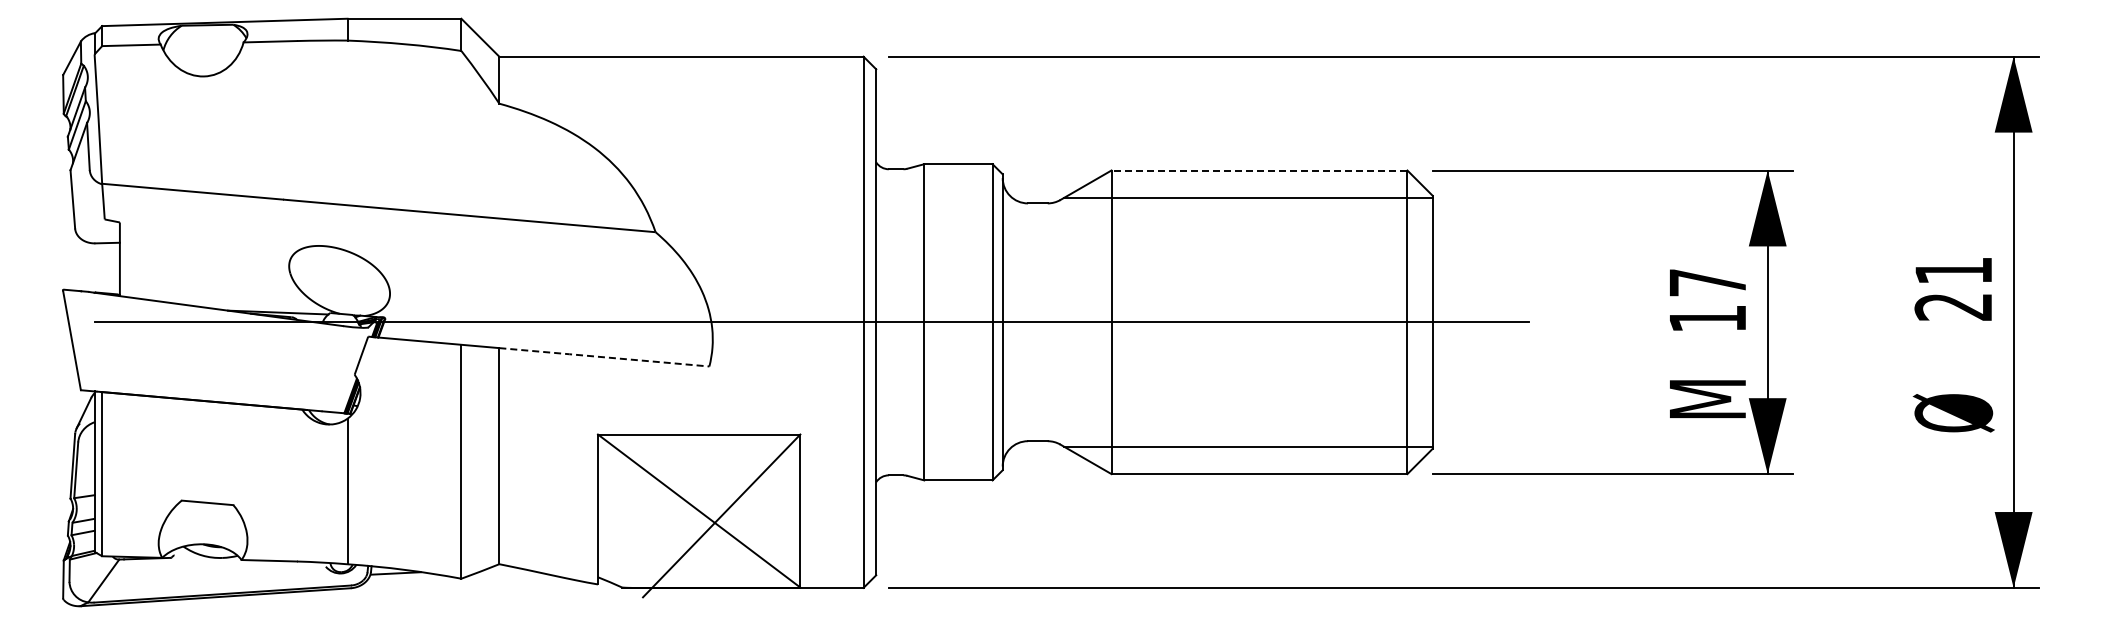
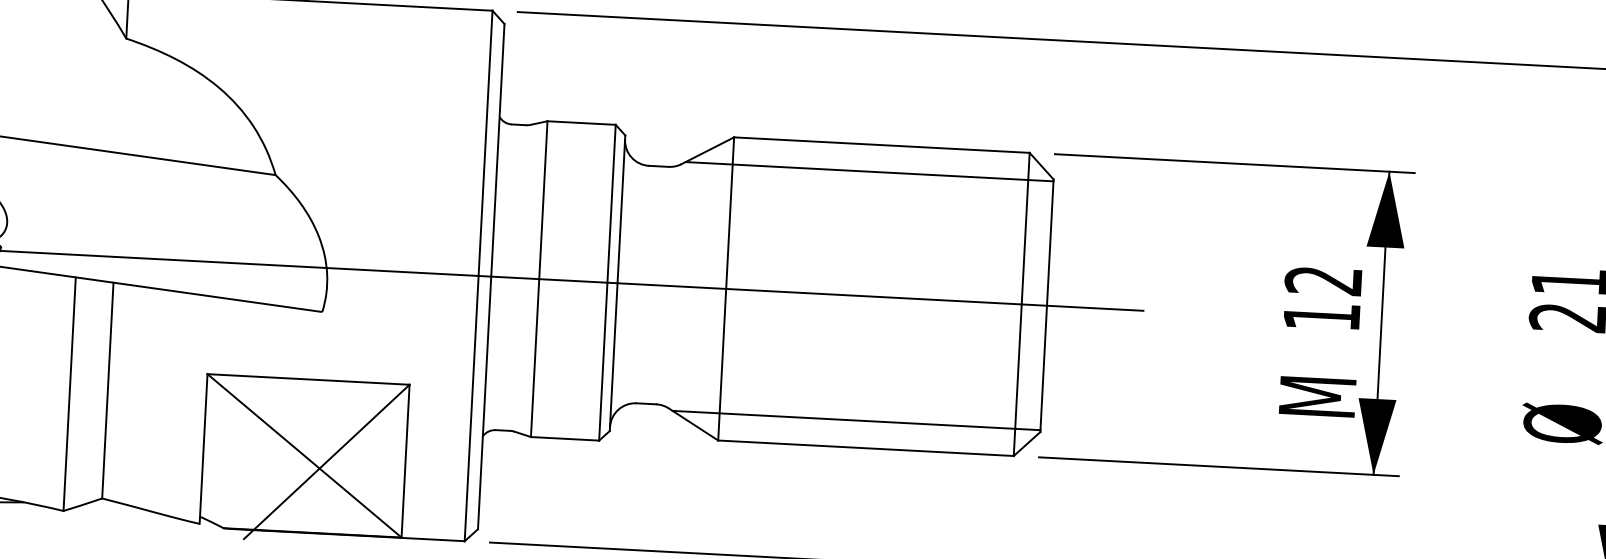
line: (1259, 170) -> (881, 145), dashed -> solid
text: (1706, 282) -> (1322, 280), 17 -> 12
line: (605, 357) -> (219, 297), dashed -> solid

